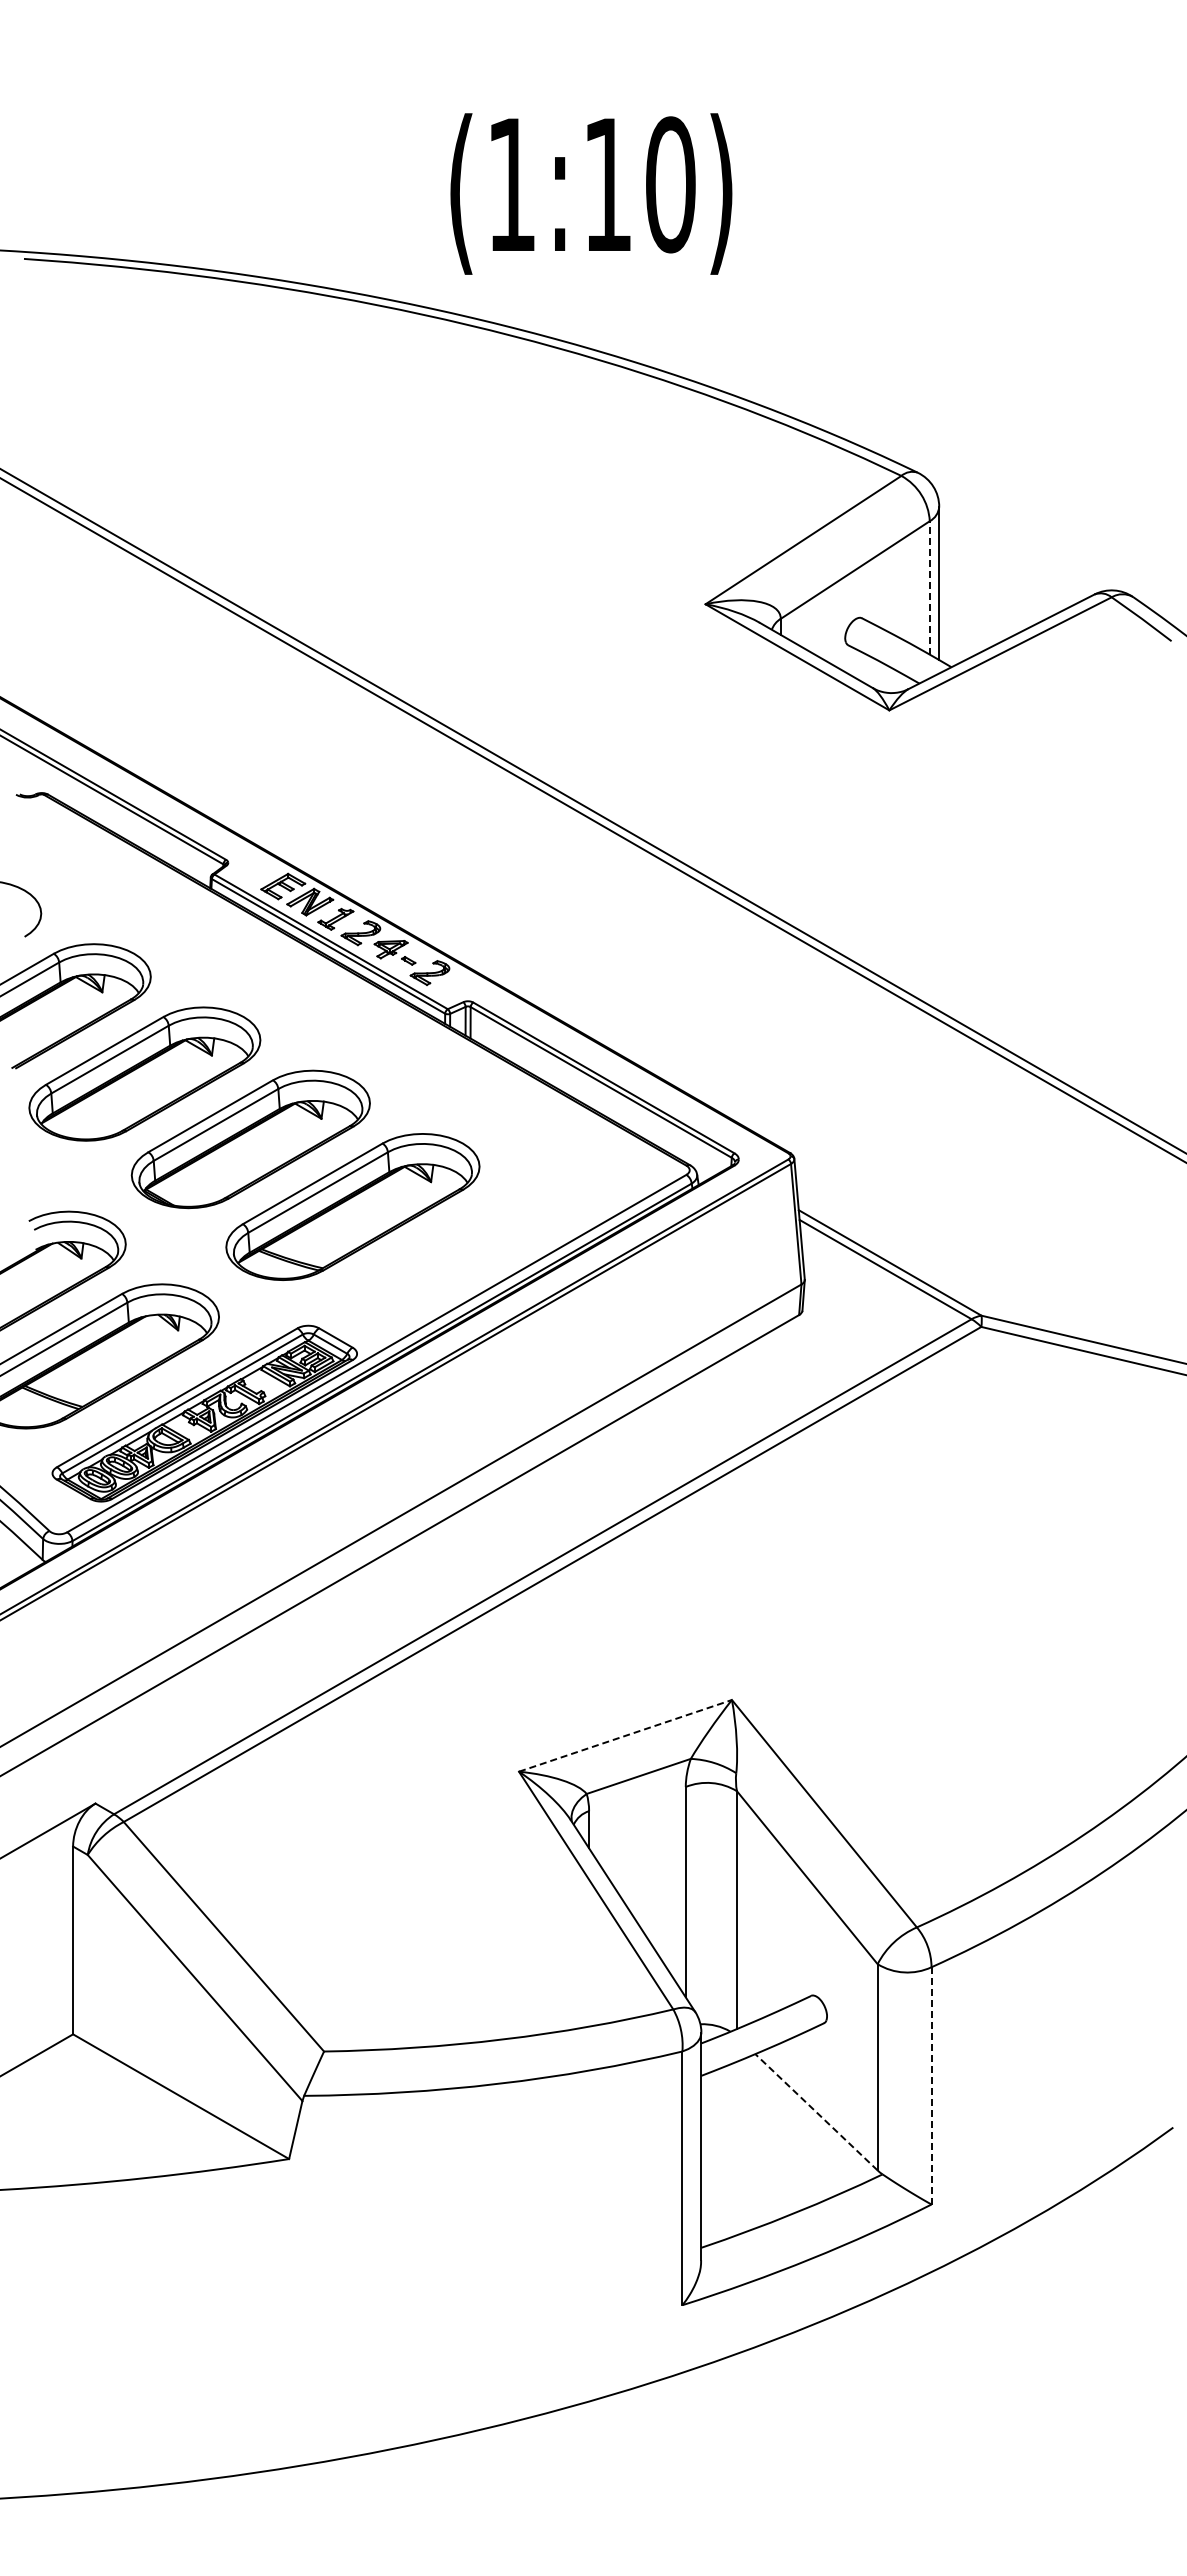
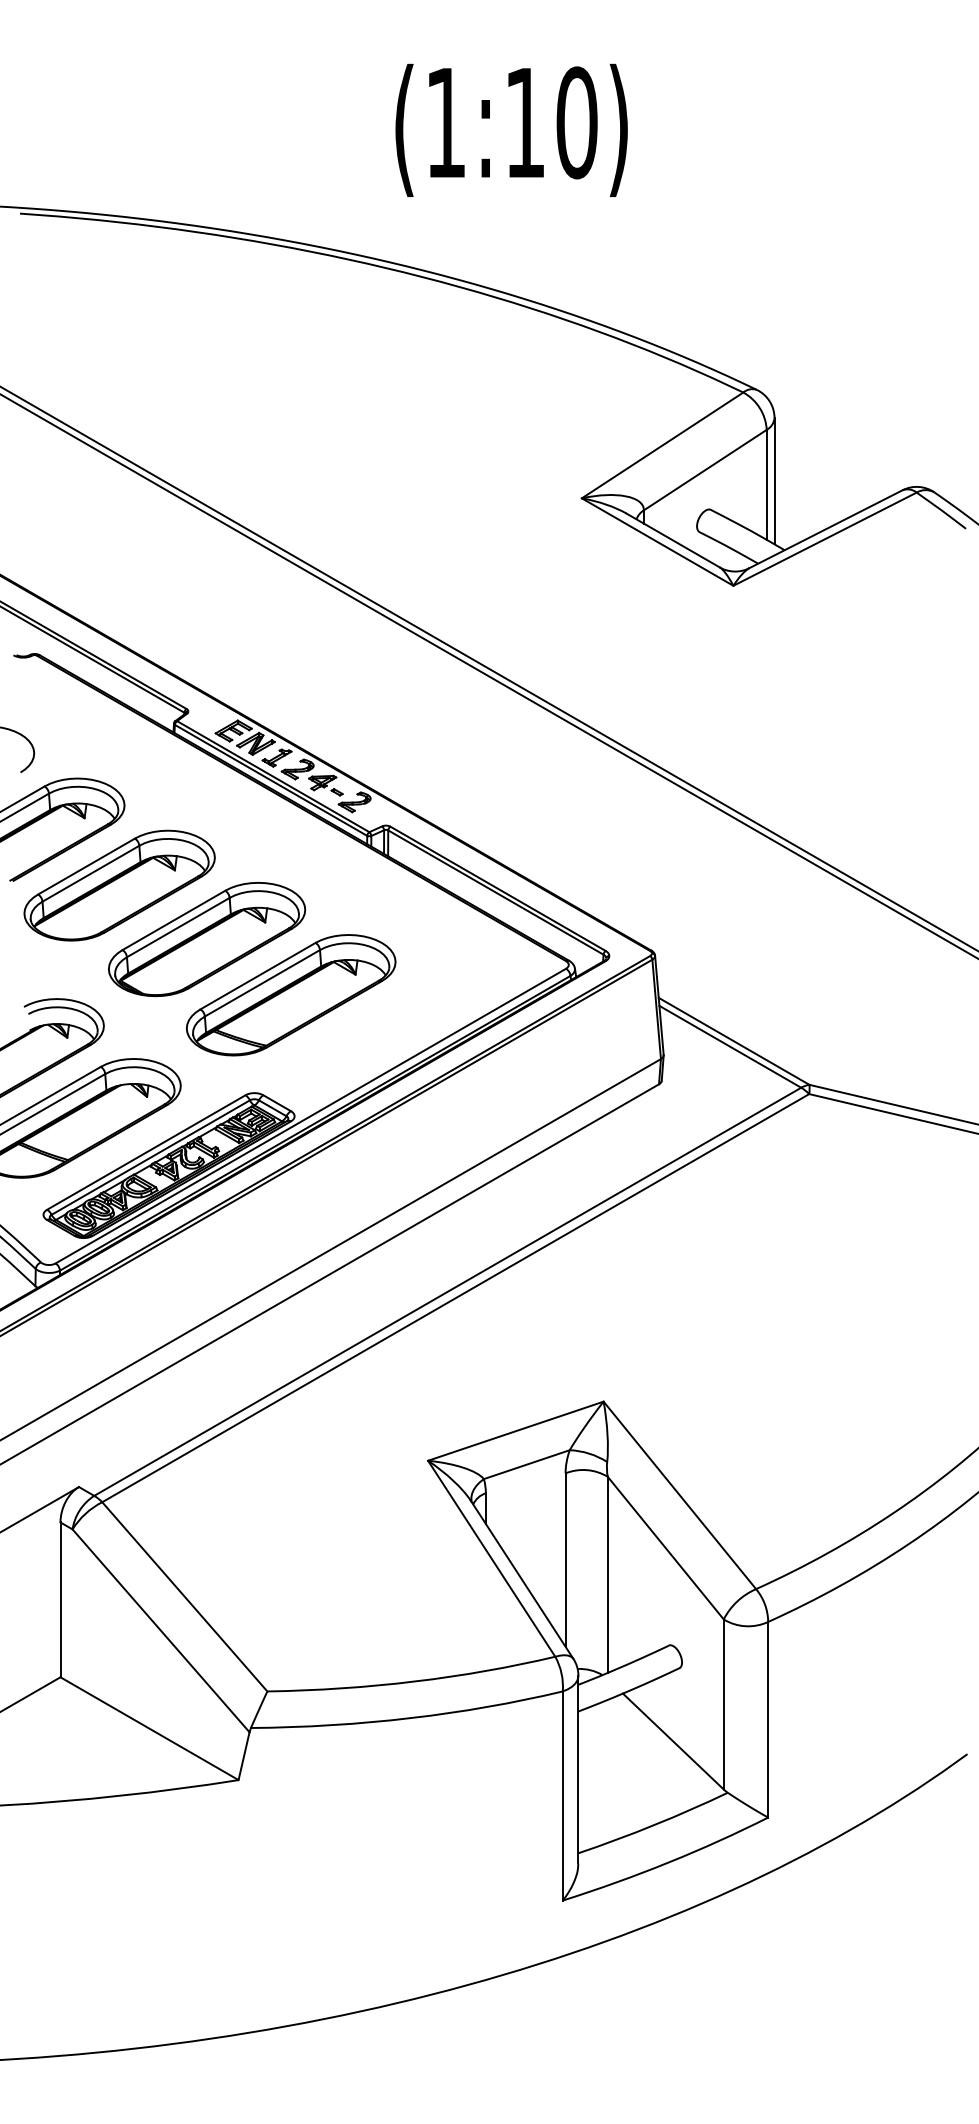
text: (591, 193) -> (511, 130), moved
line: (929, 587) -> (766, 484), dashed -> solid
line: (625, 1735) -> (515, 1430), dashed -> solid
line: (931, 2085) -> (768, 1719), dashed -> solid
line: (816, 2111) -> (673, 1740), dashed -> solid

